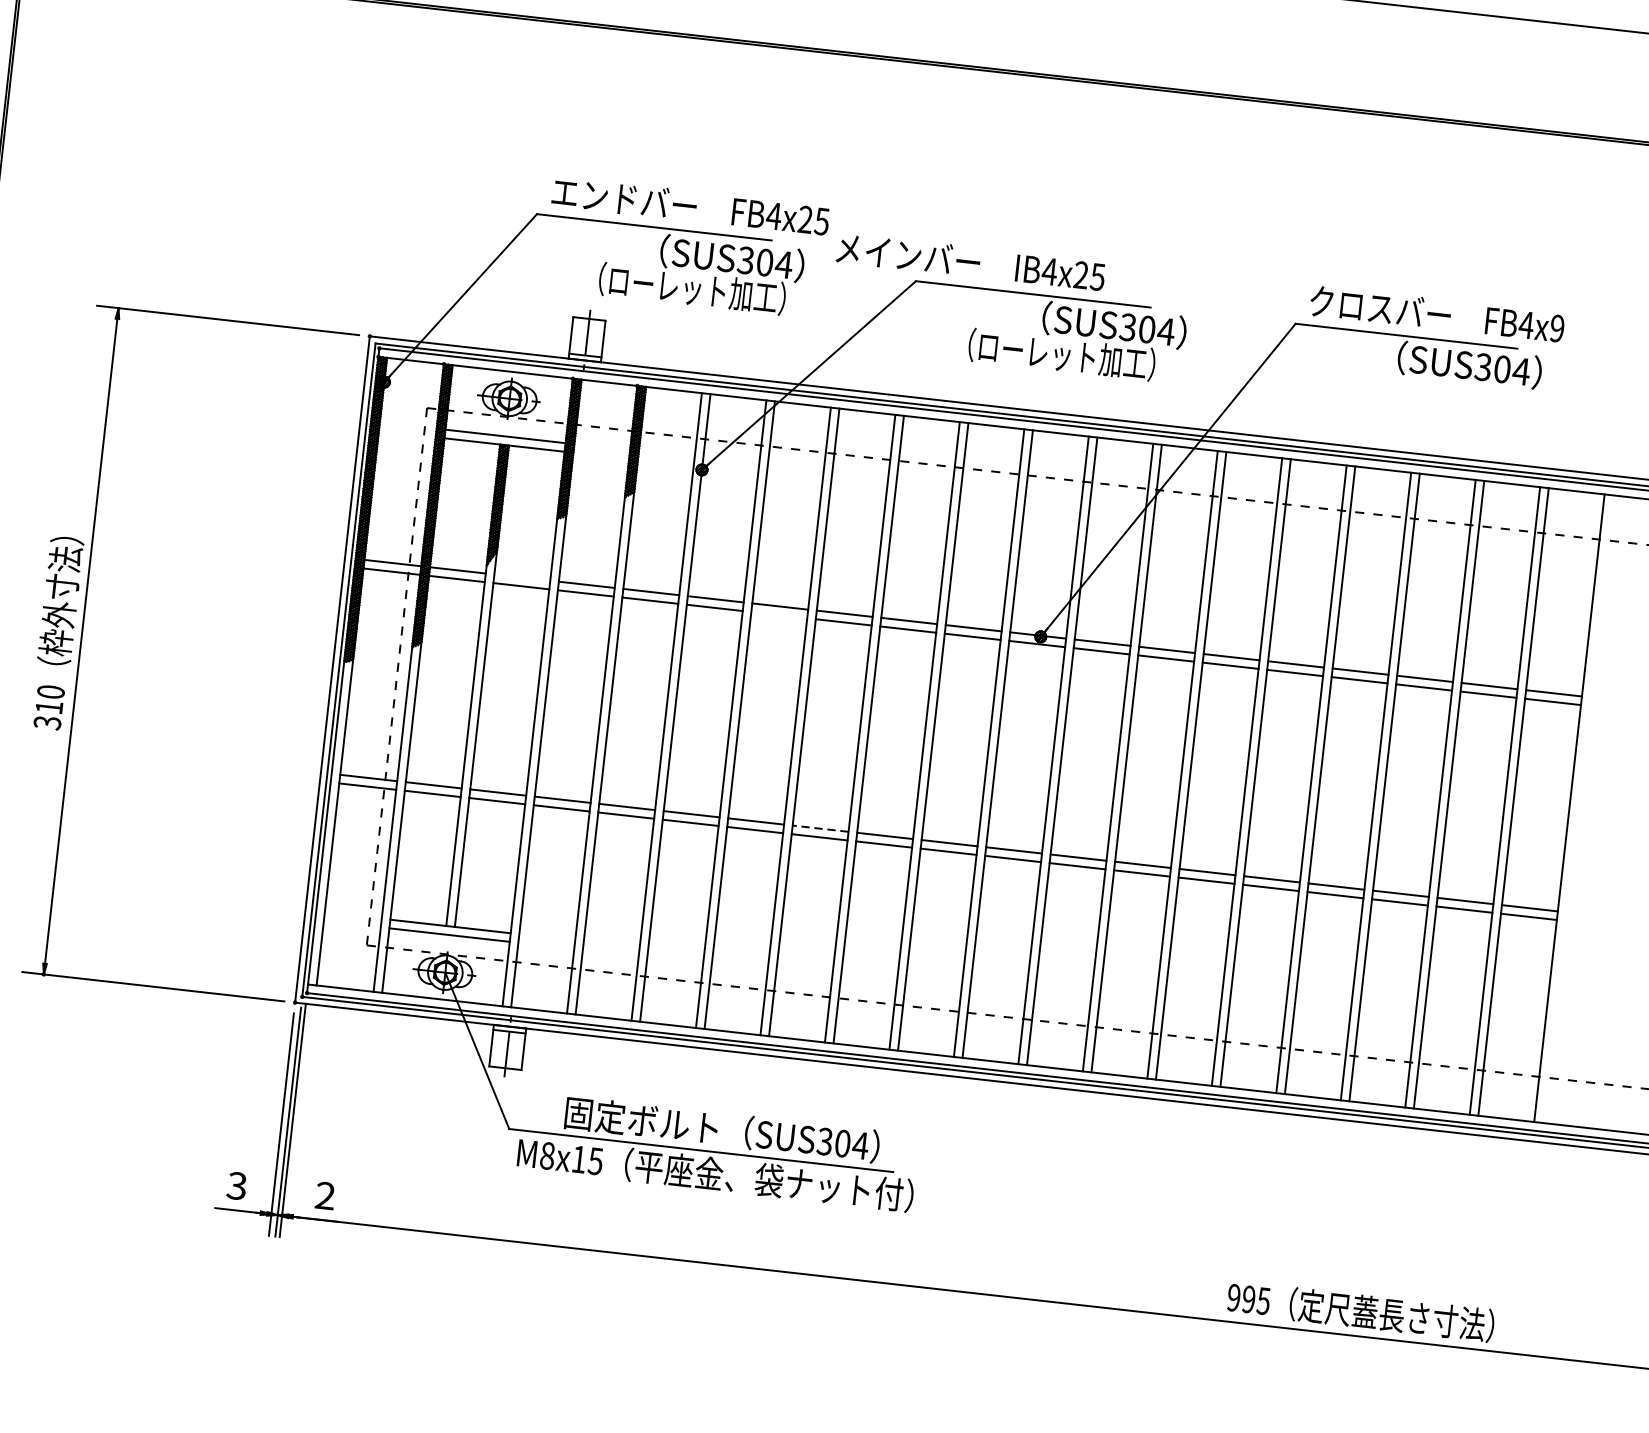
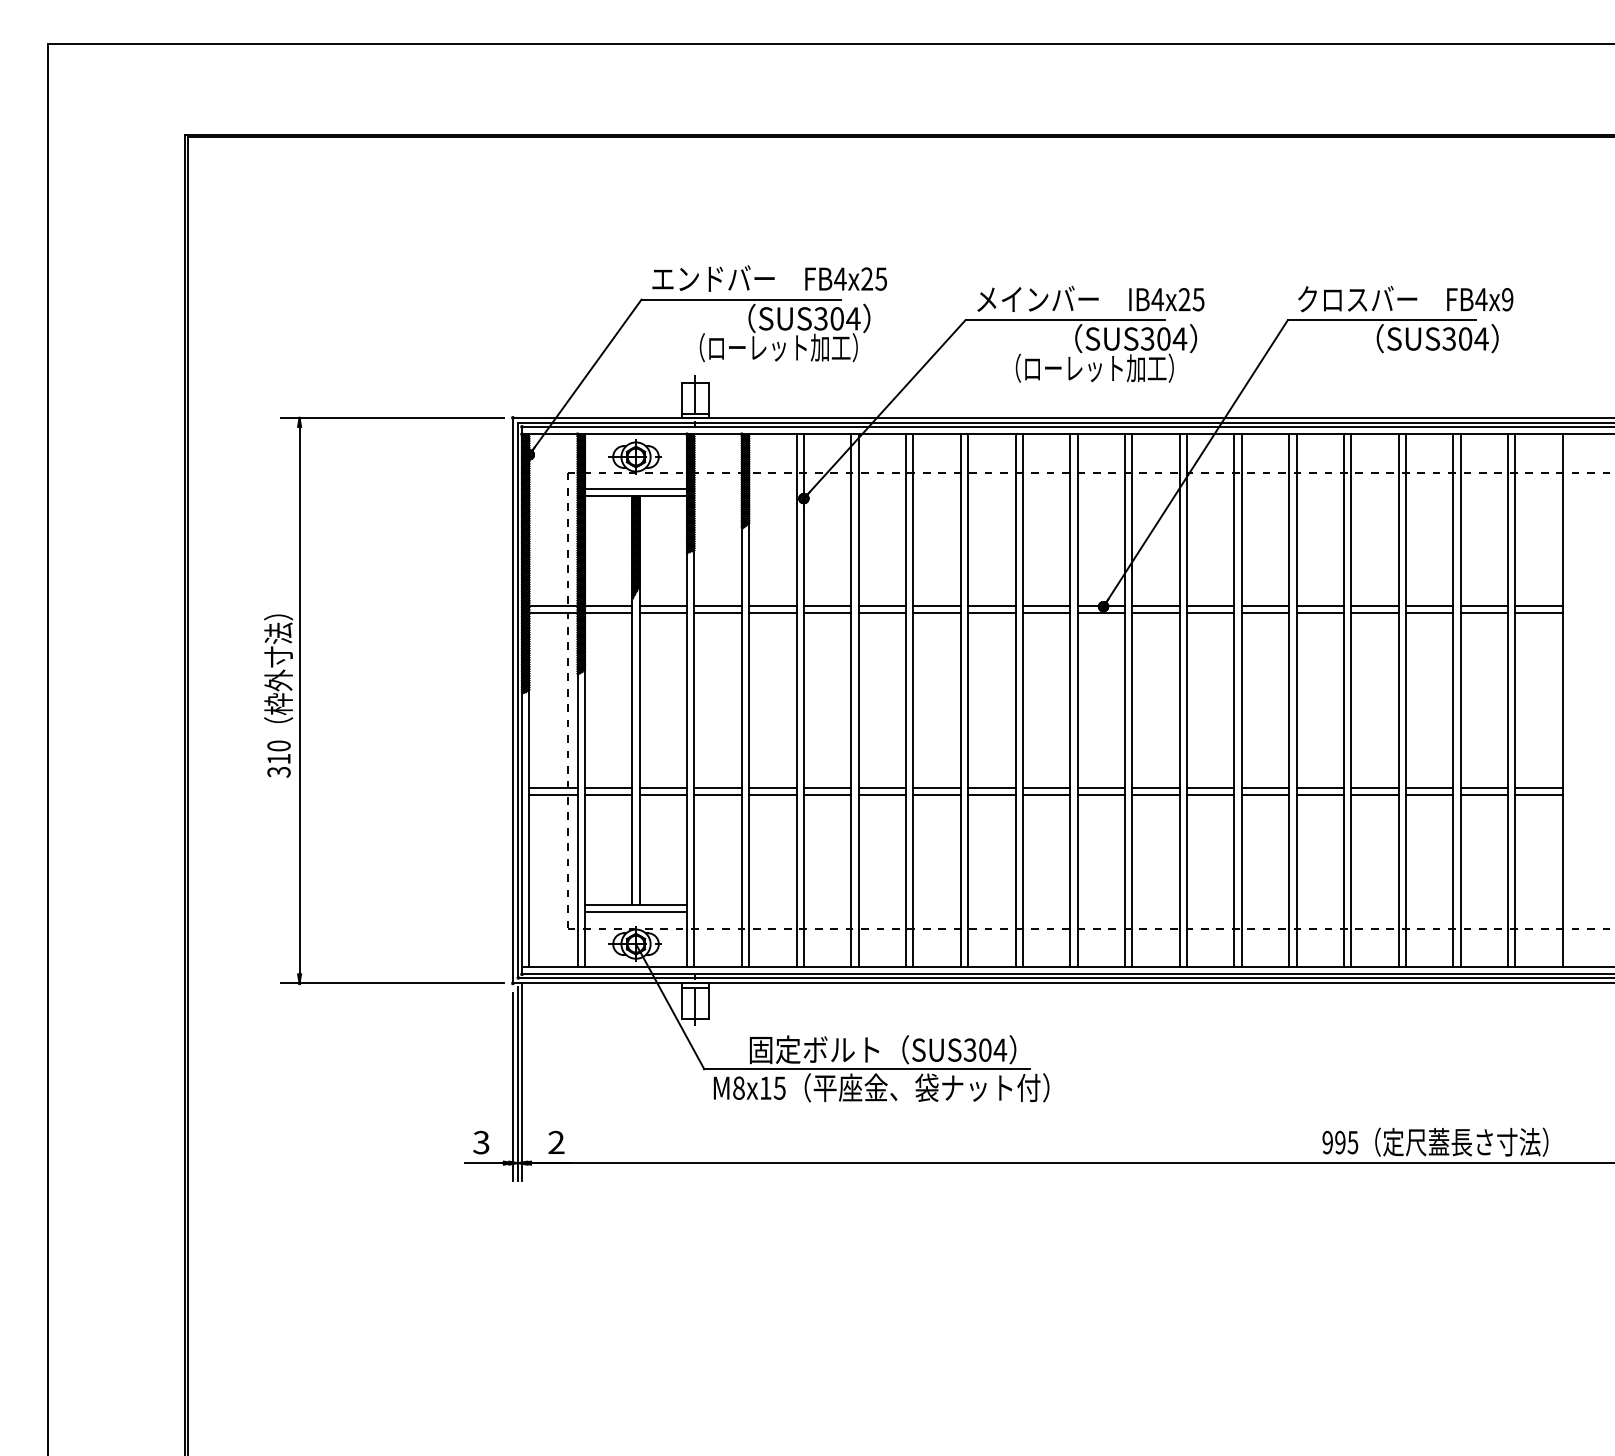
text: (970, 261) -> (1090, 298), moved
line: (522, 577) -> (663, 605), added
line: (779, 615) -> (882, 613), added
line: (821, 829) -> (937, 788), dashed -> solid

